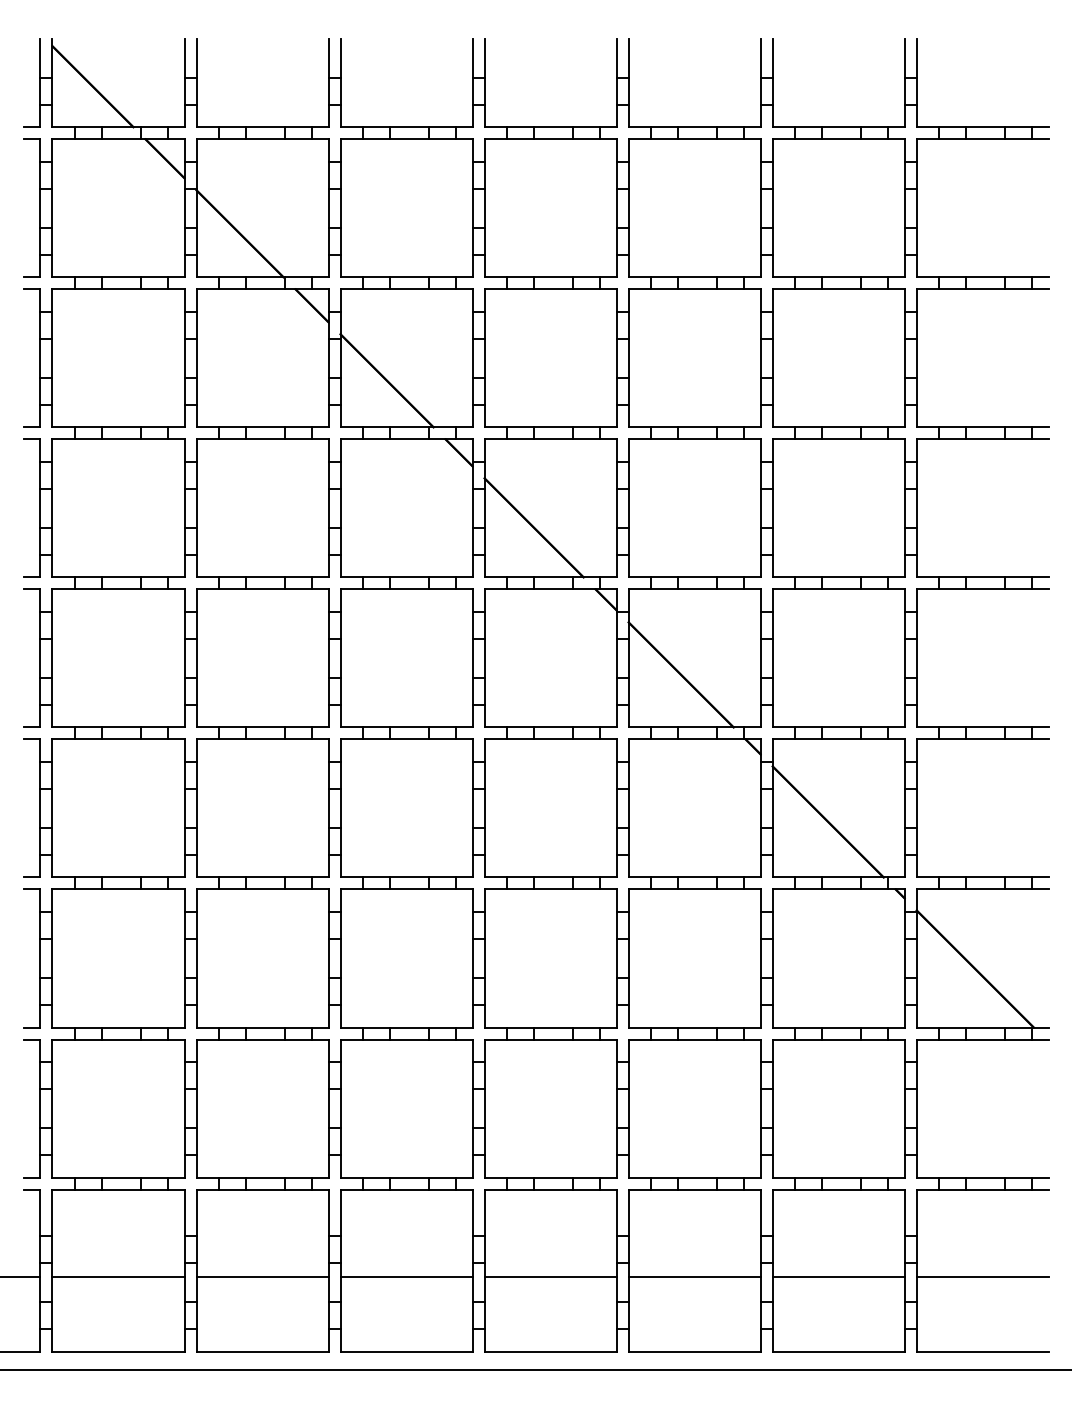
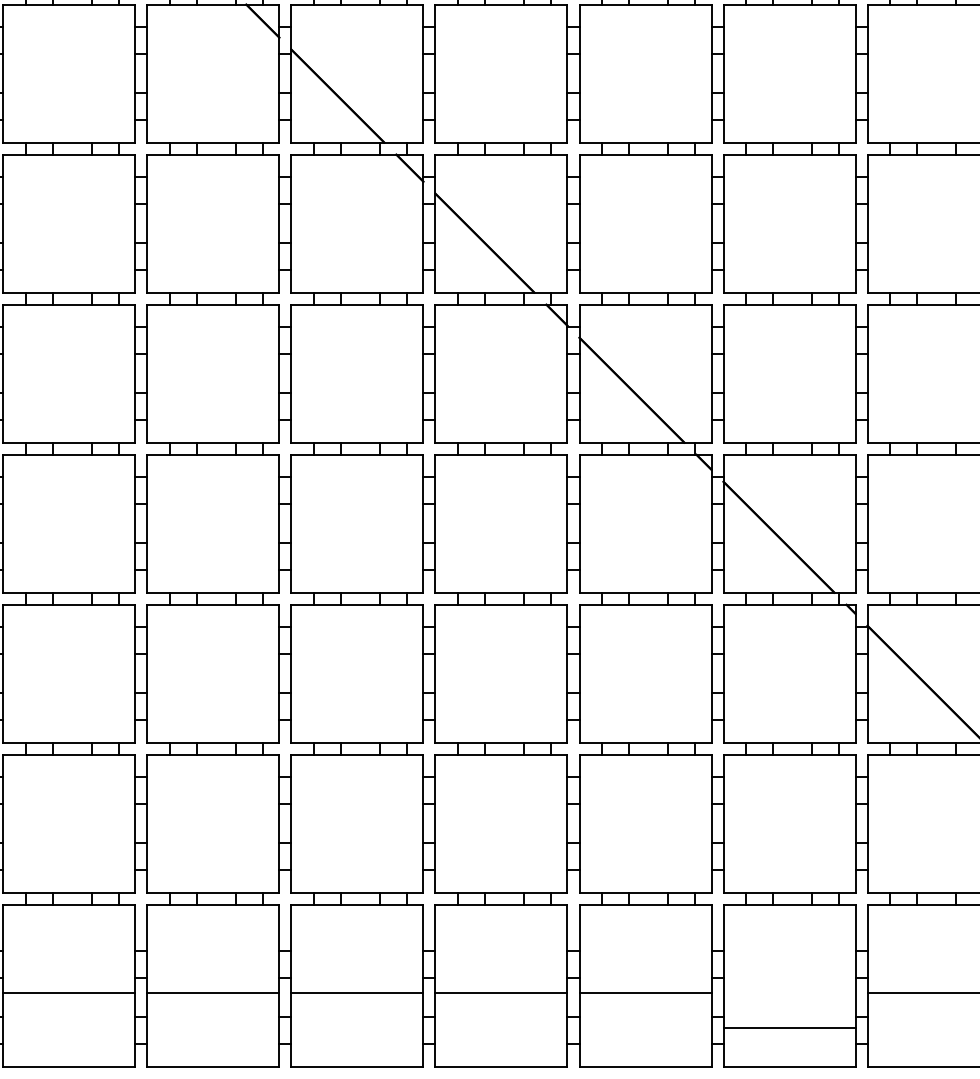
line: (838, 1277) -> (789, 1027), moved

